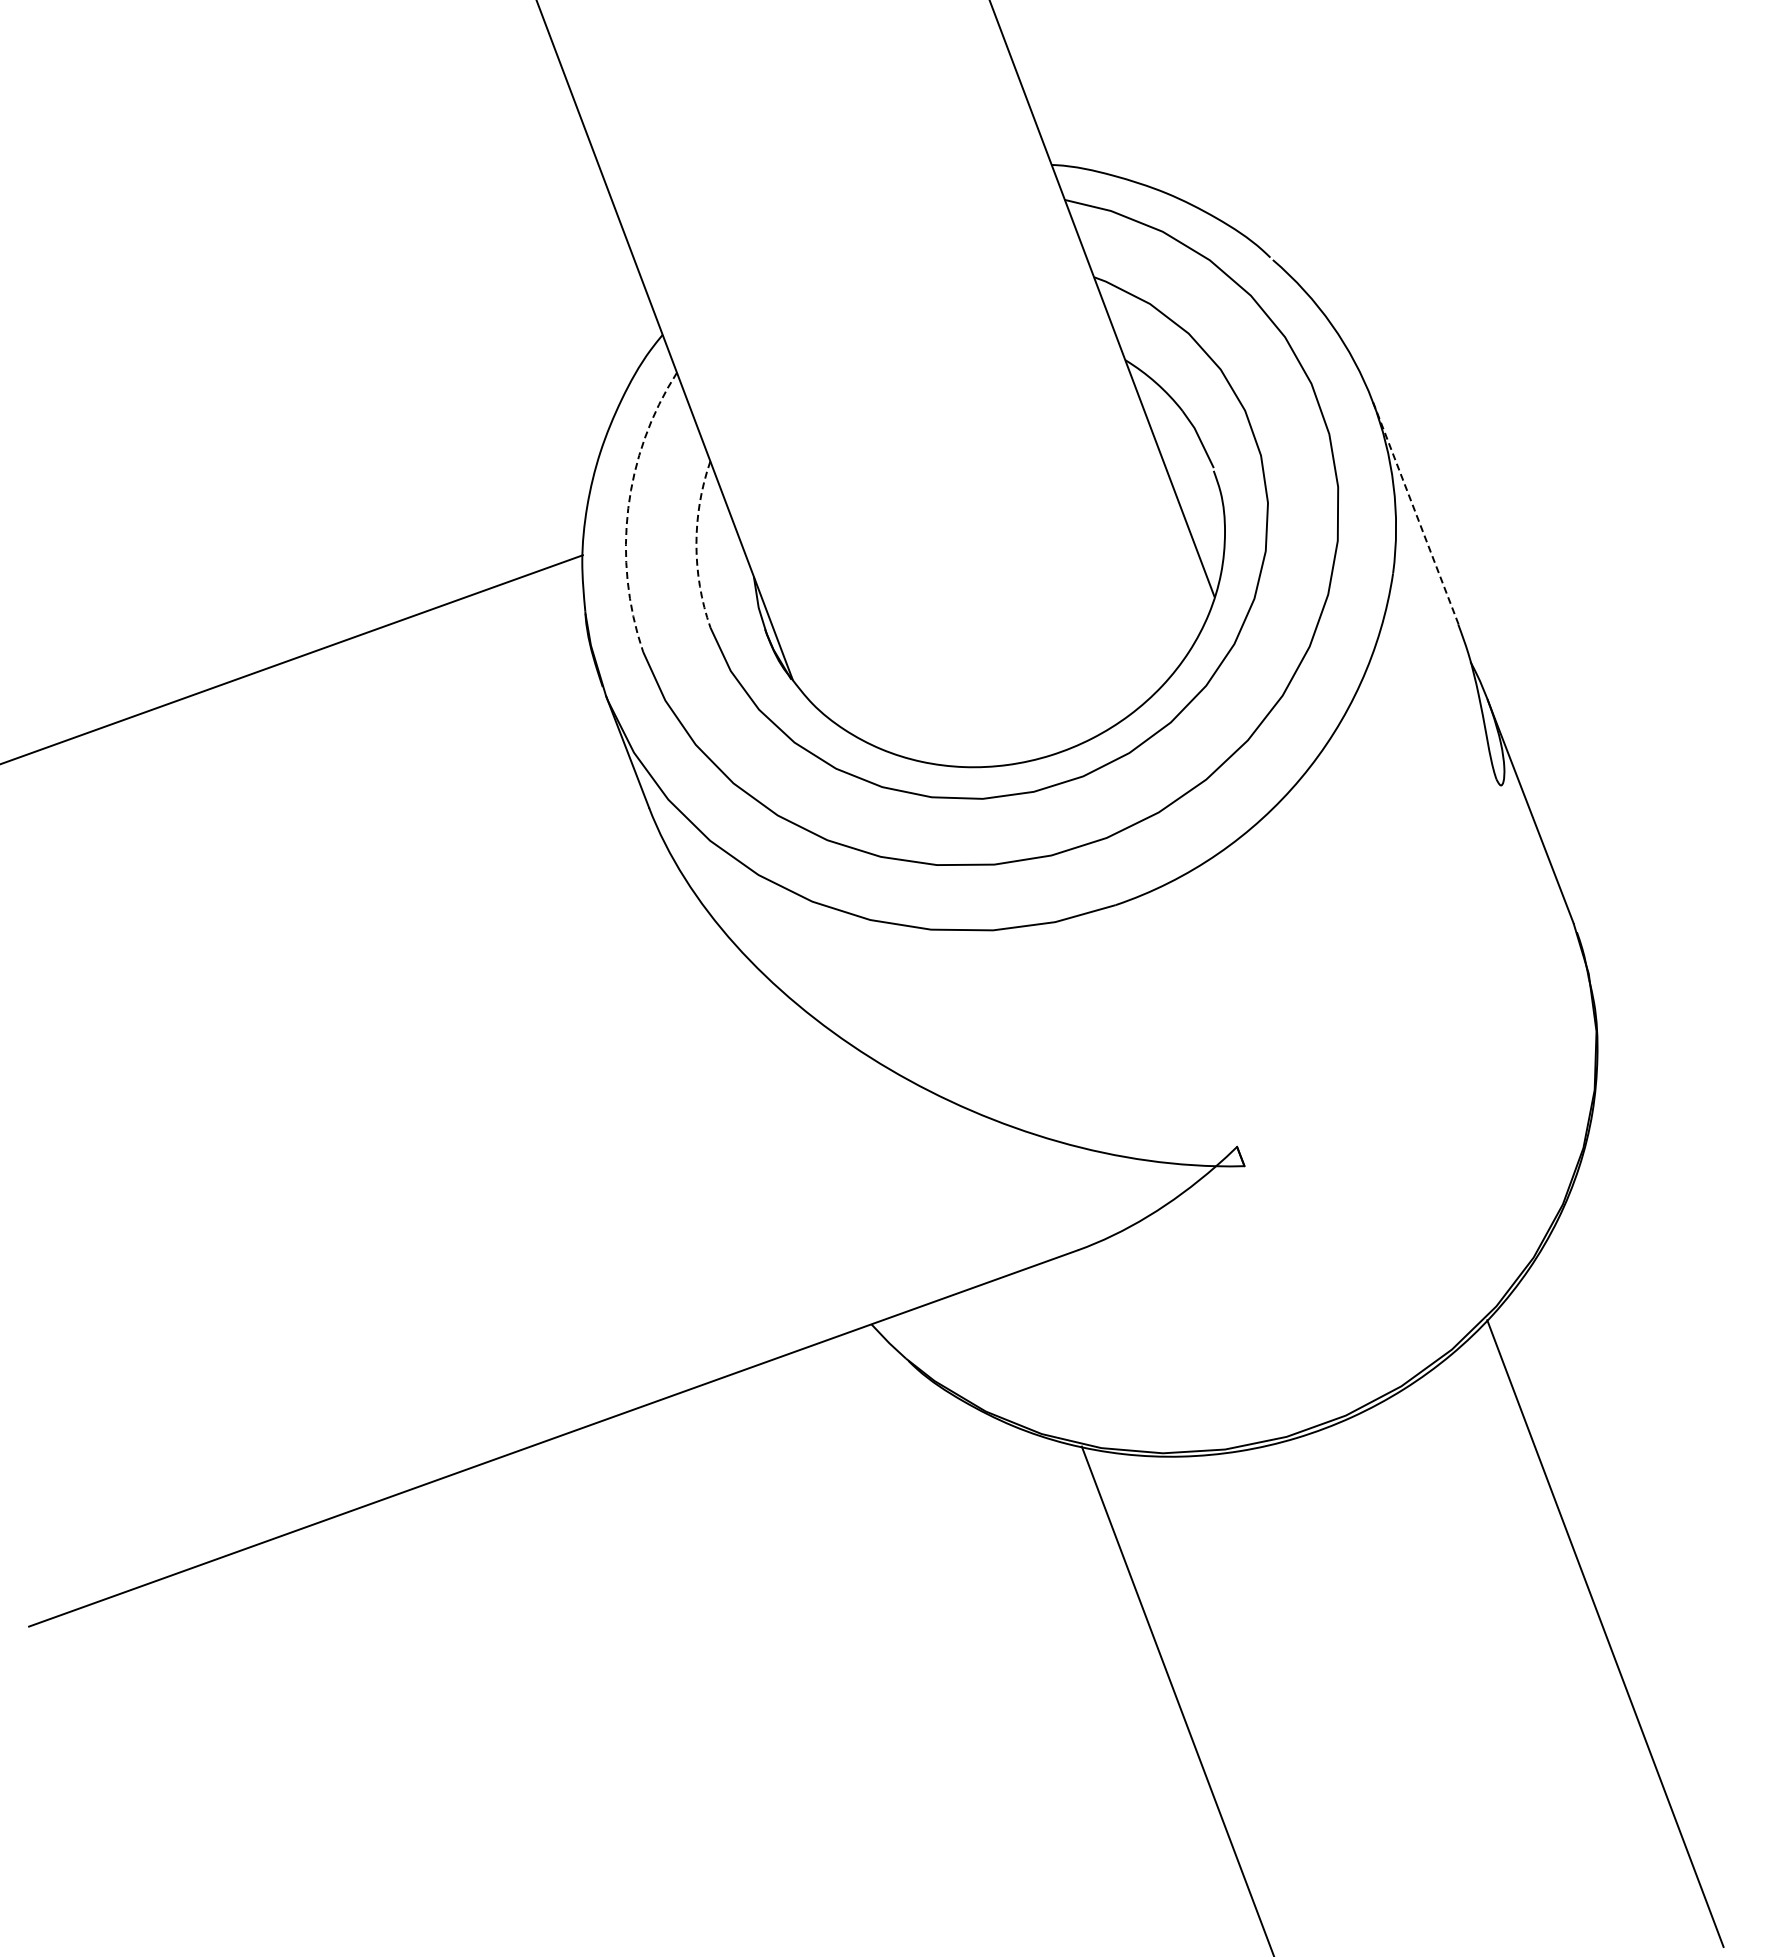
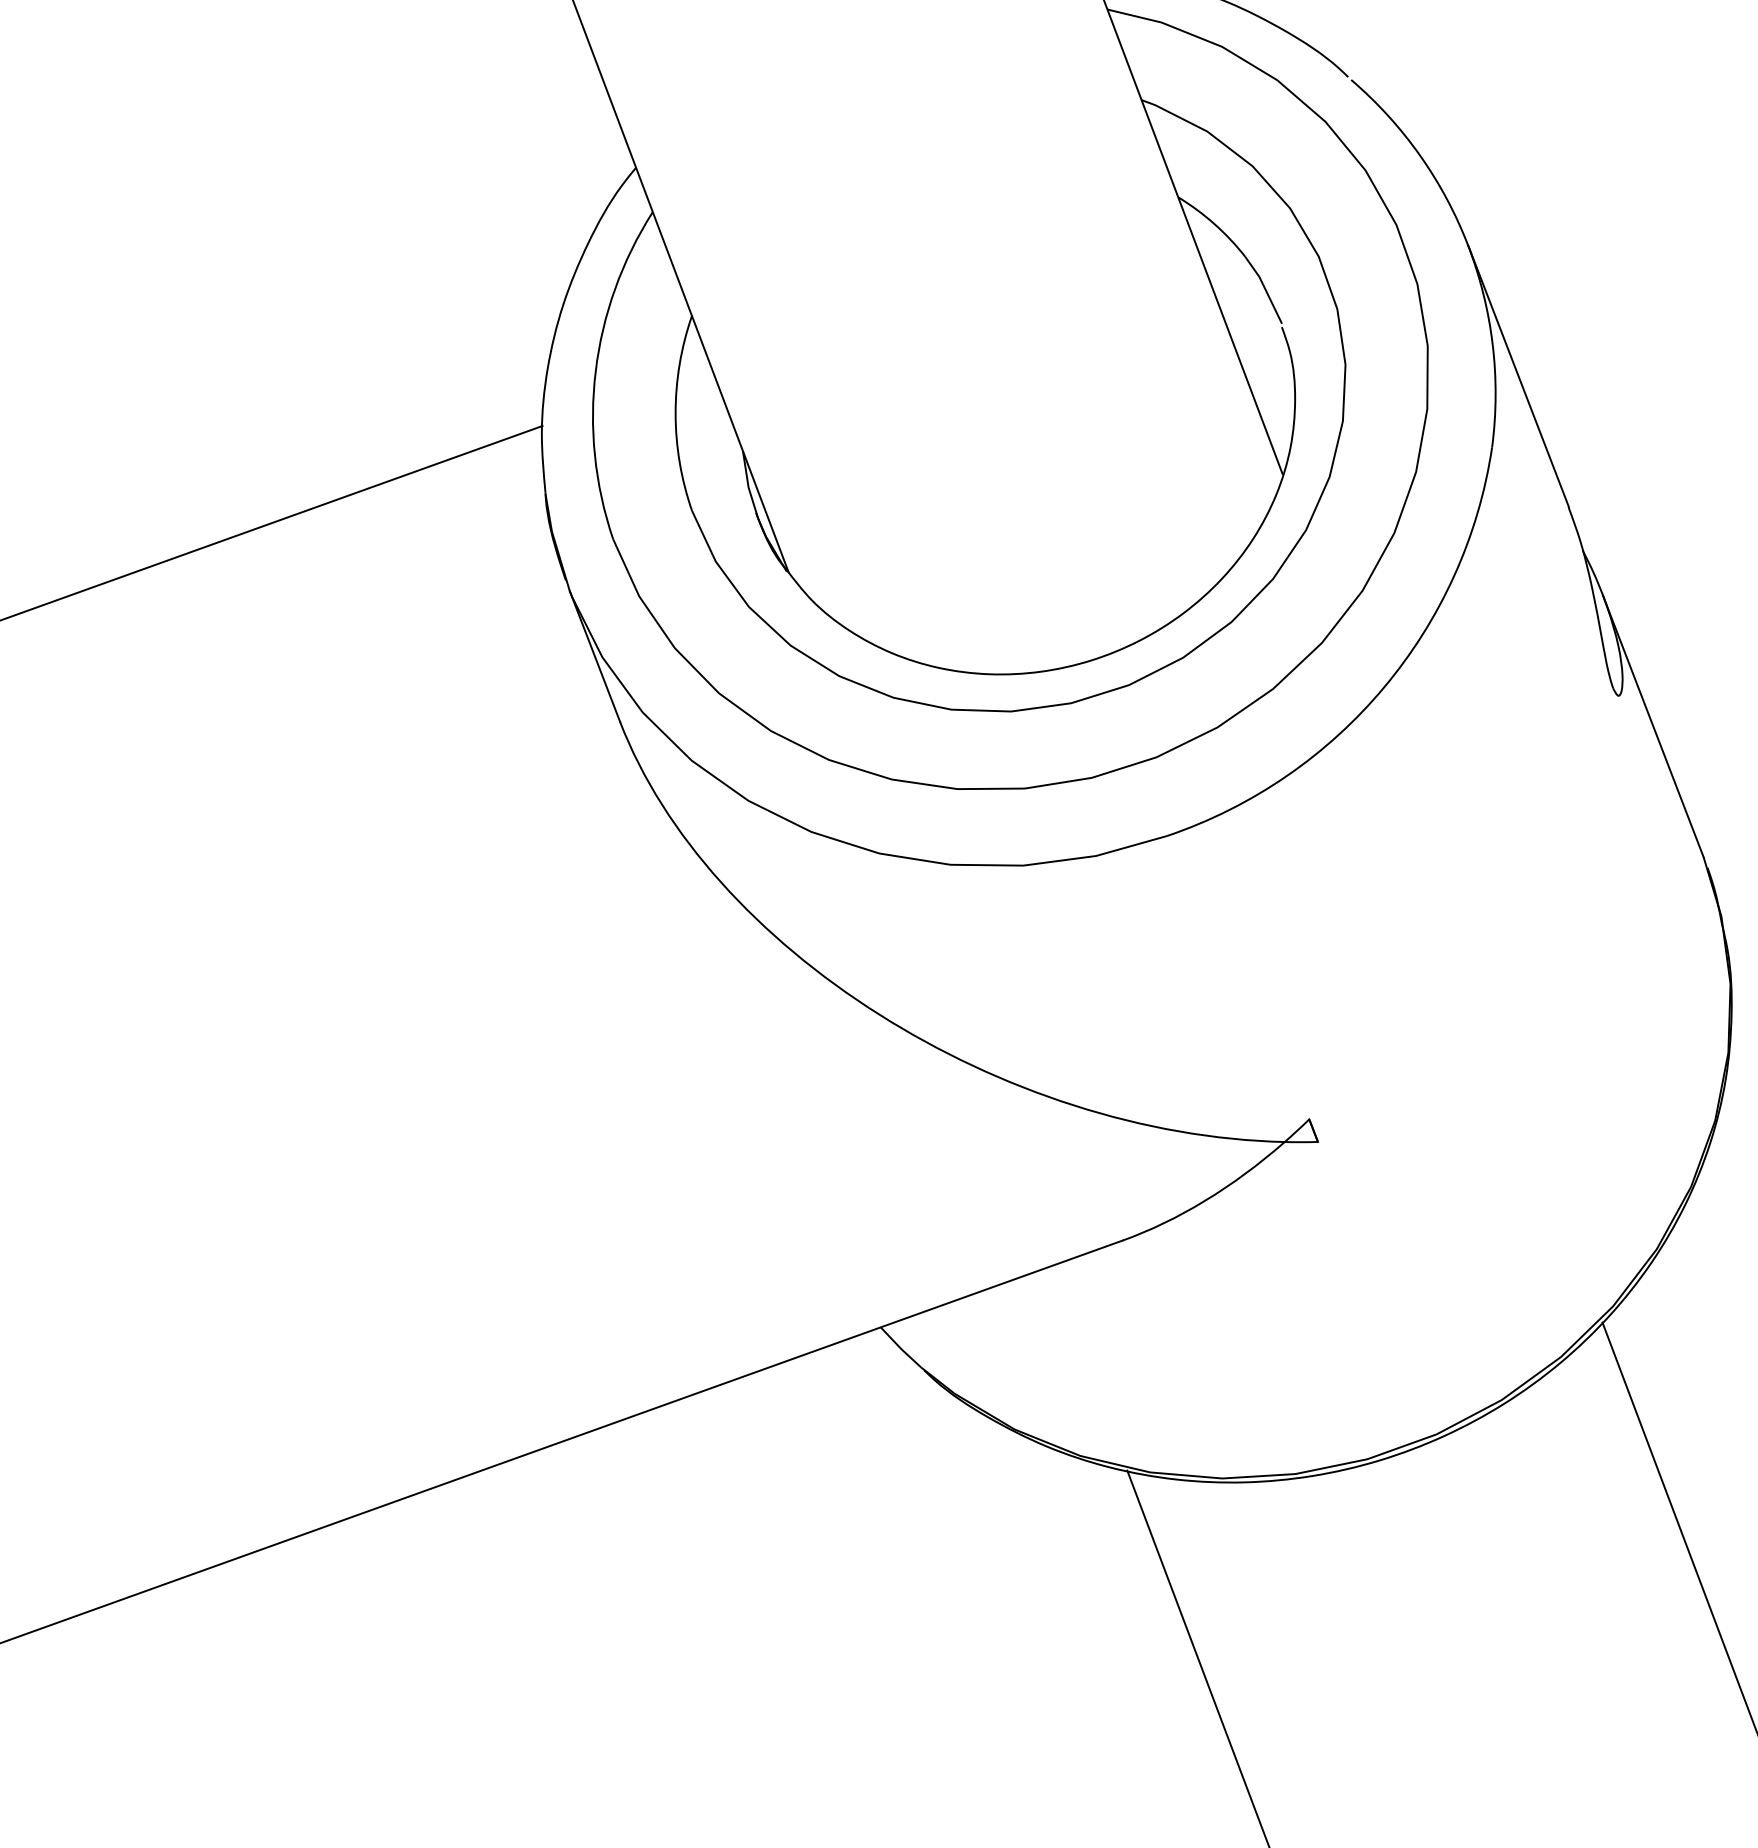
arc: (628, 508) -> (596, 371), dashed -> solid
line: (1415, 512) -> (1518, 375), dashed -> solid
arc: (696, 544) -> (675, 413), dashed -> solid

